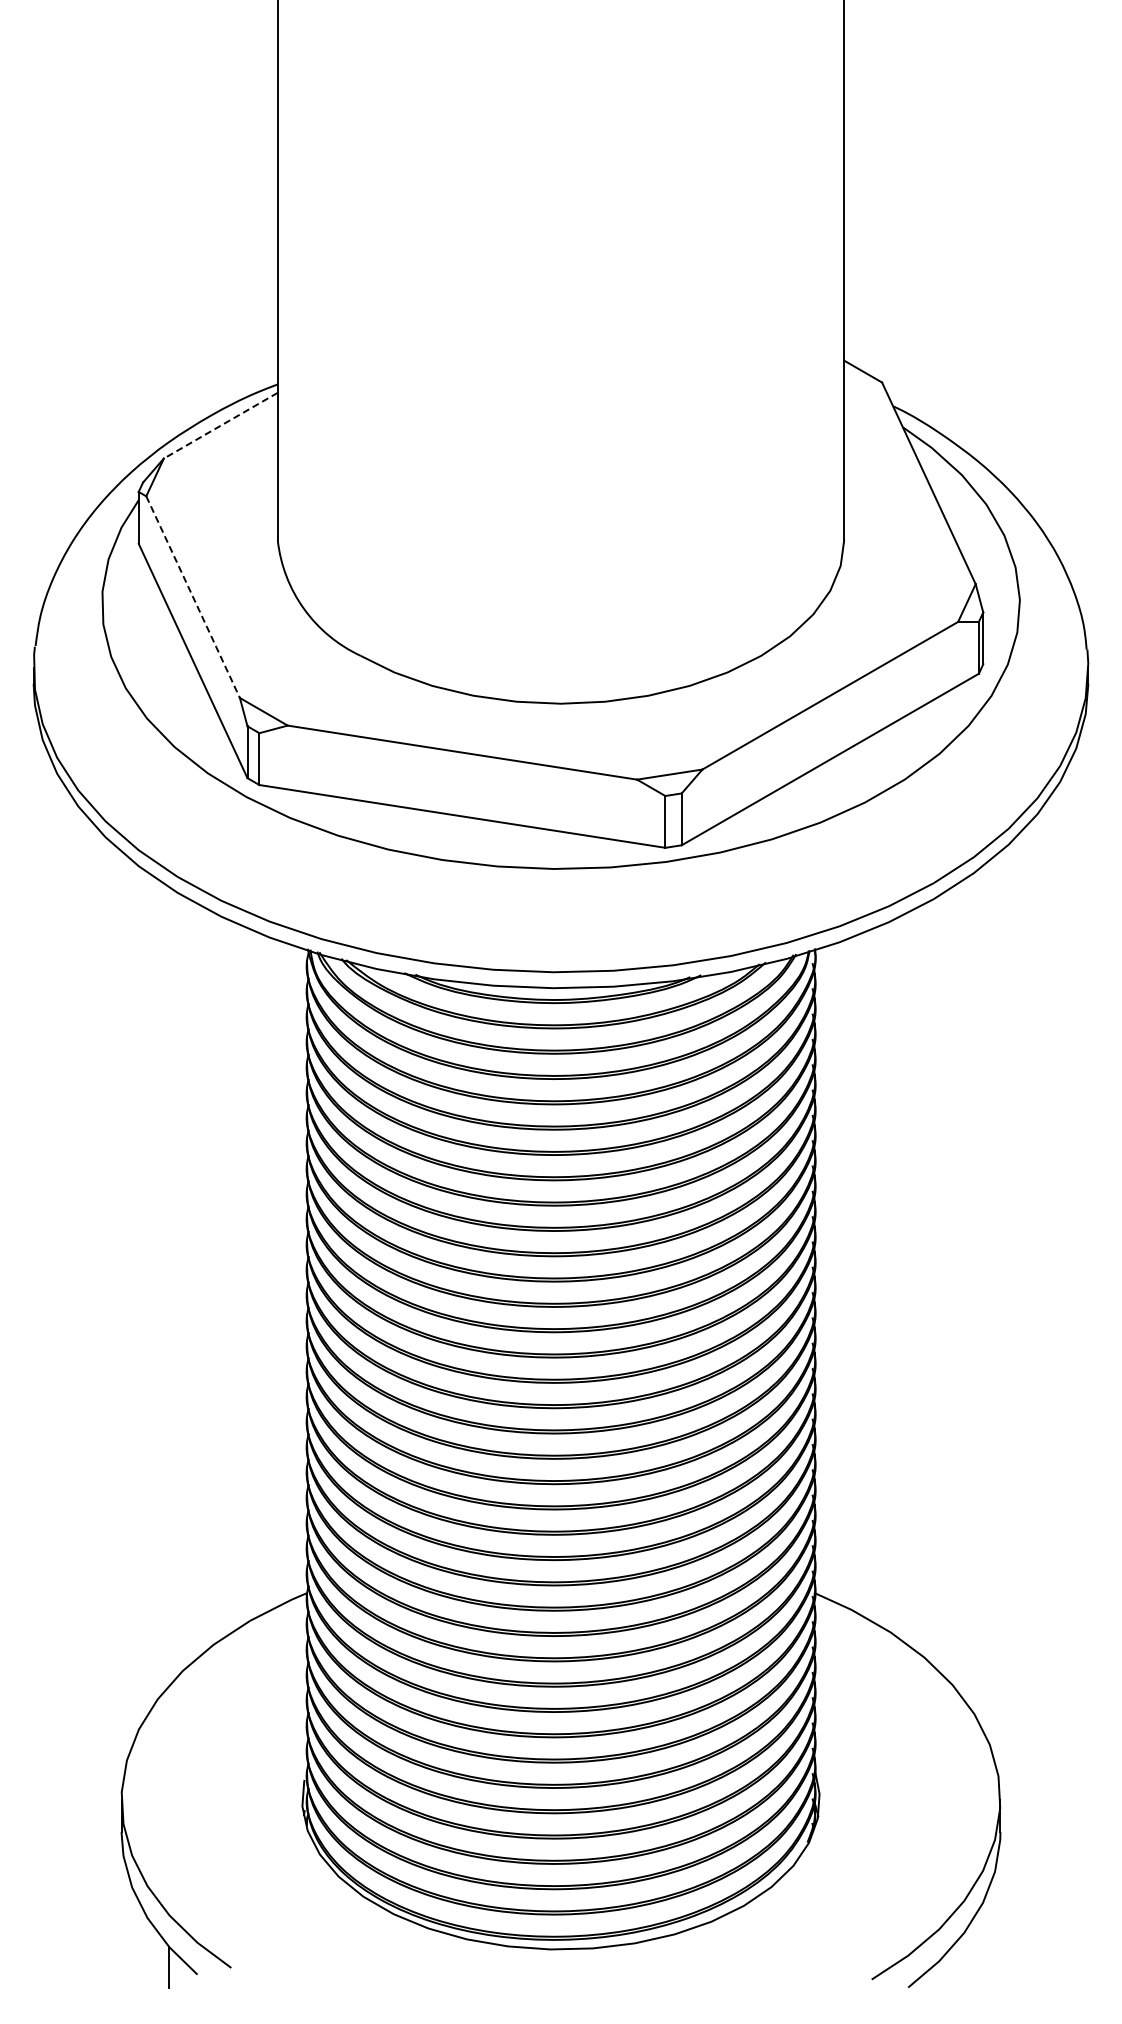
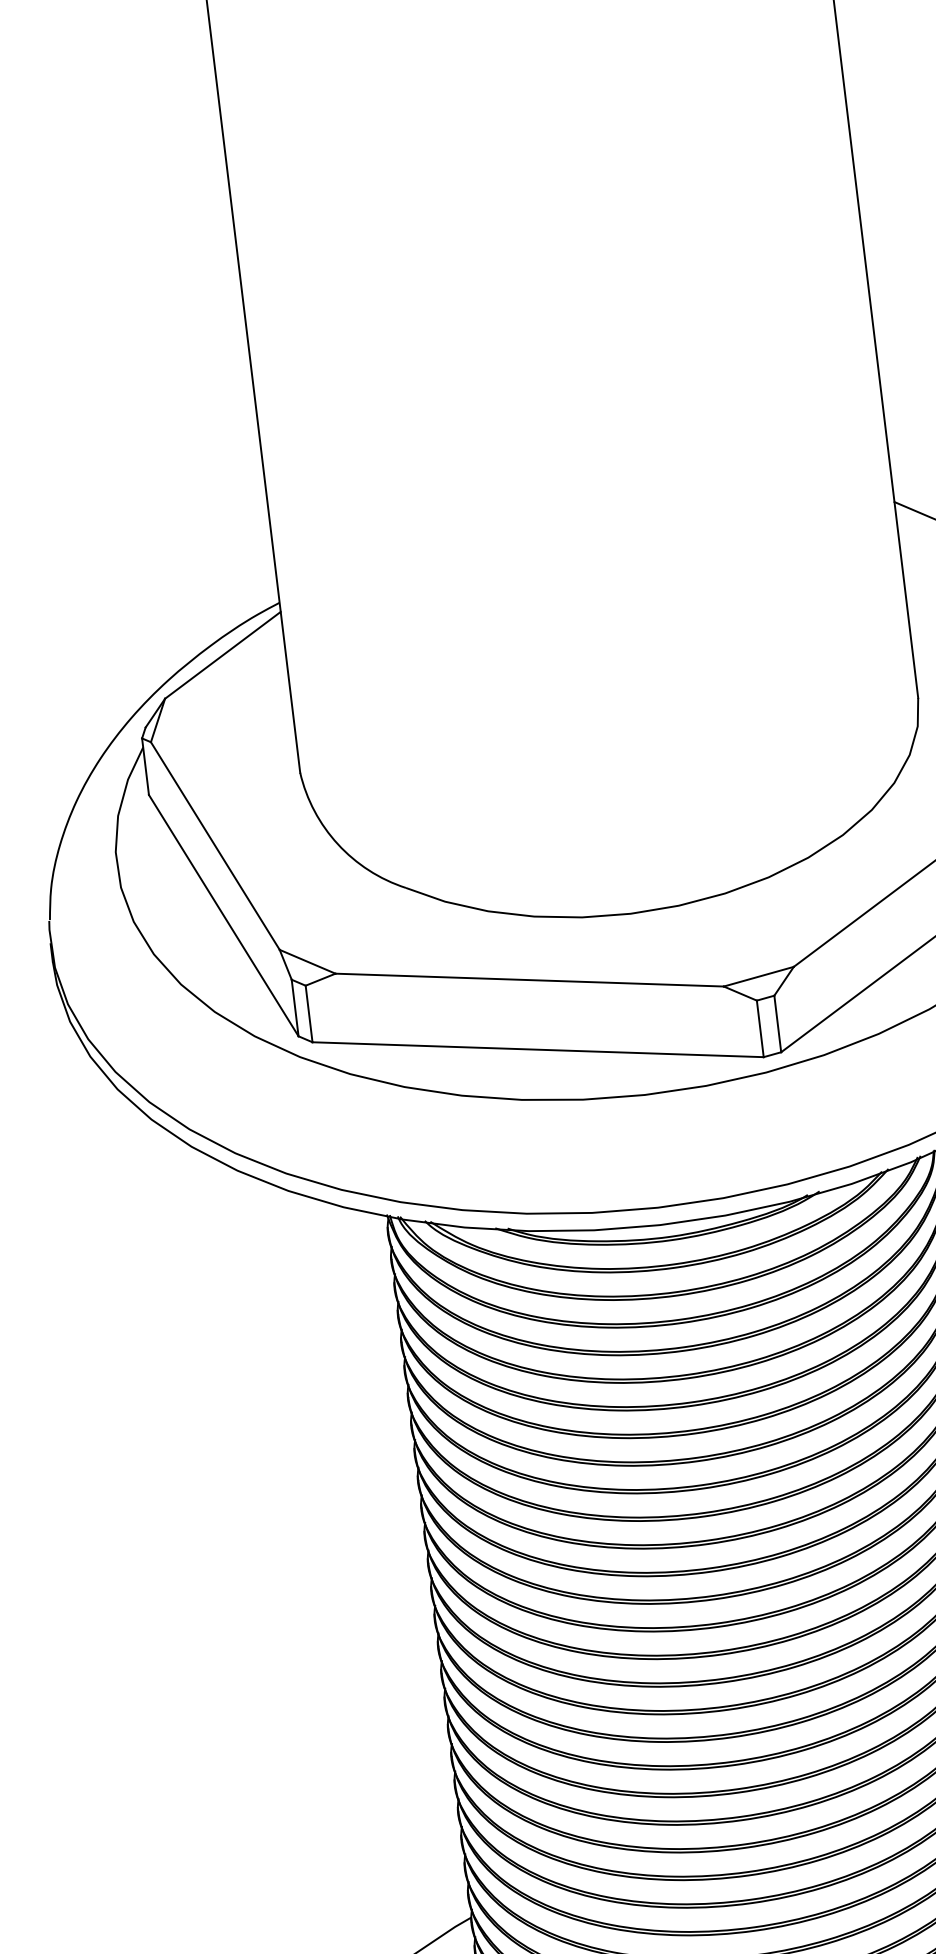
line: (220, 425) -> (222, 655), dashed -> solid
line: (193, 597) -> (215, 846), dashed -> solid

